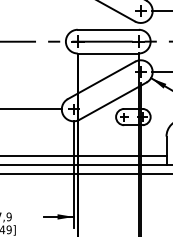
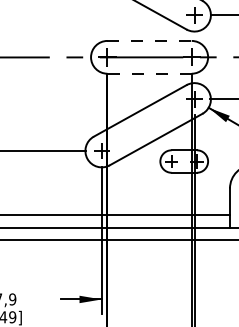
line: (108, 29) -> (149, 40), solid -> dashed
line: (108, 53) -> (149, 73), solid -> dashed

